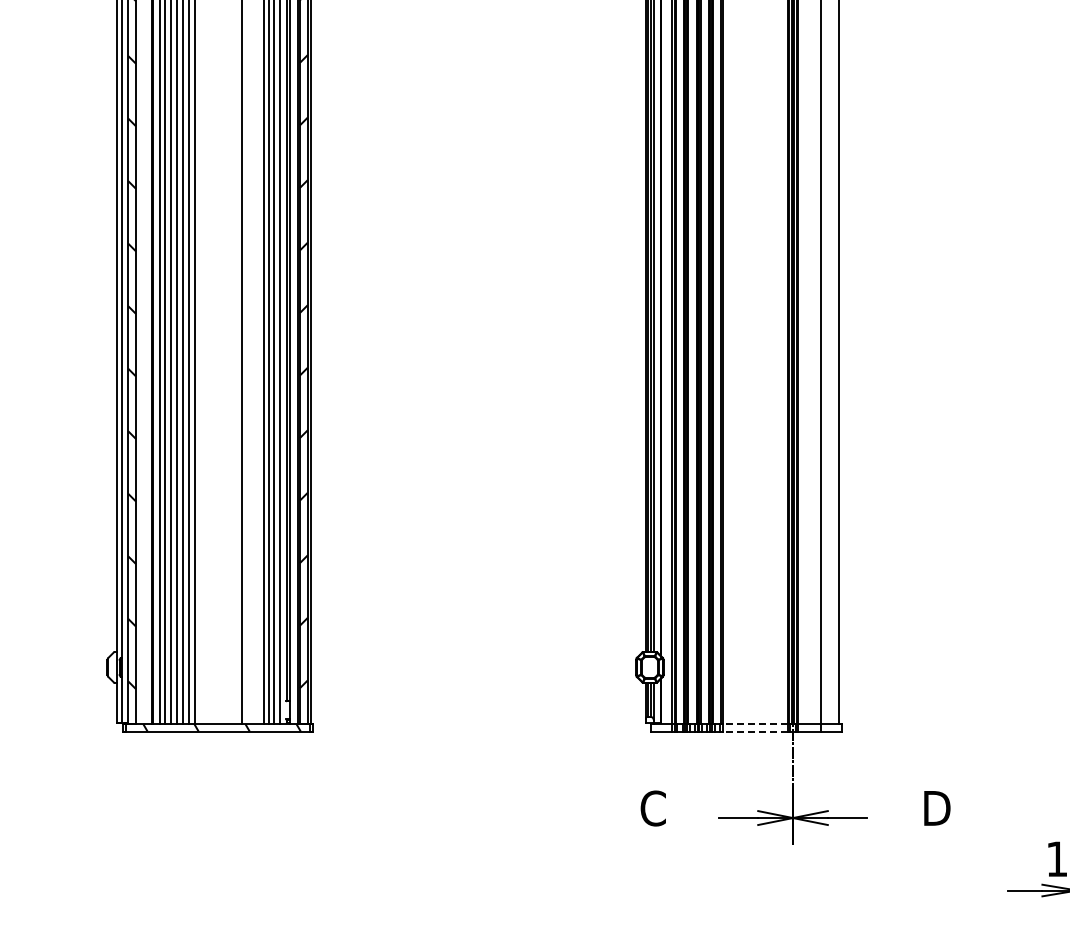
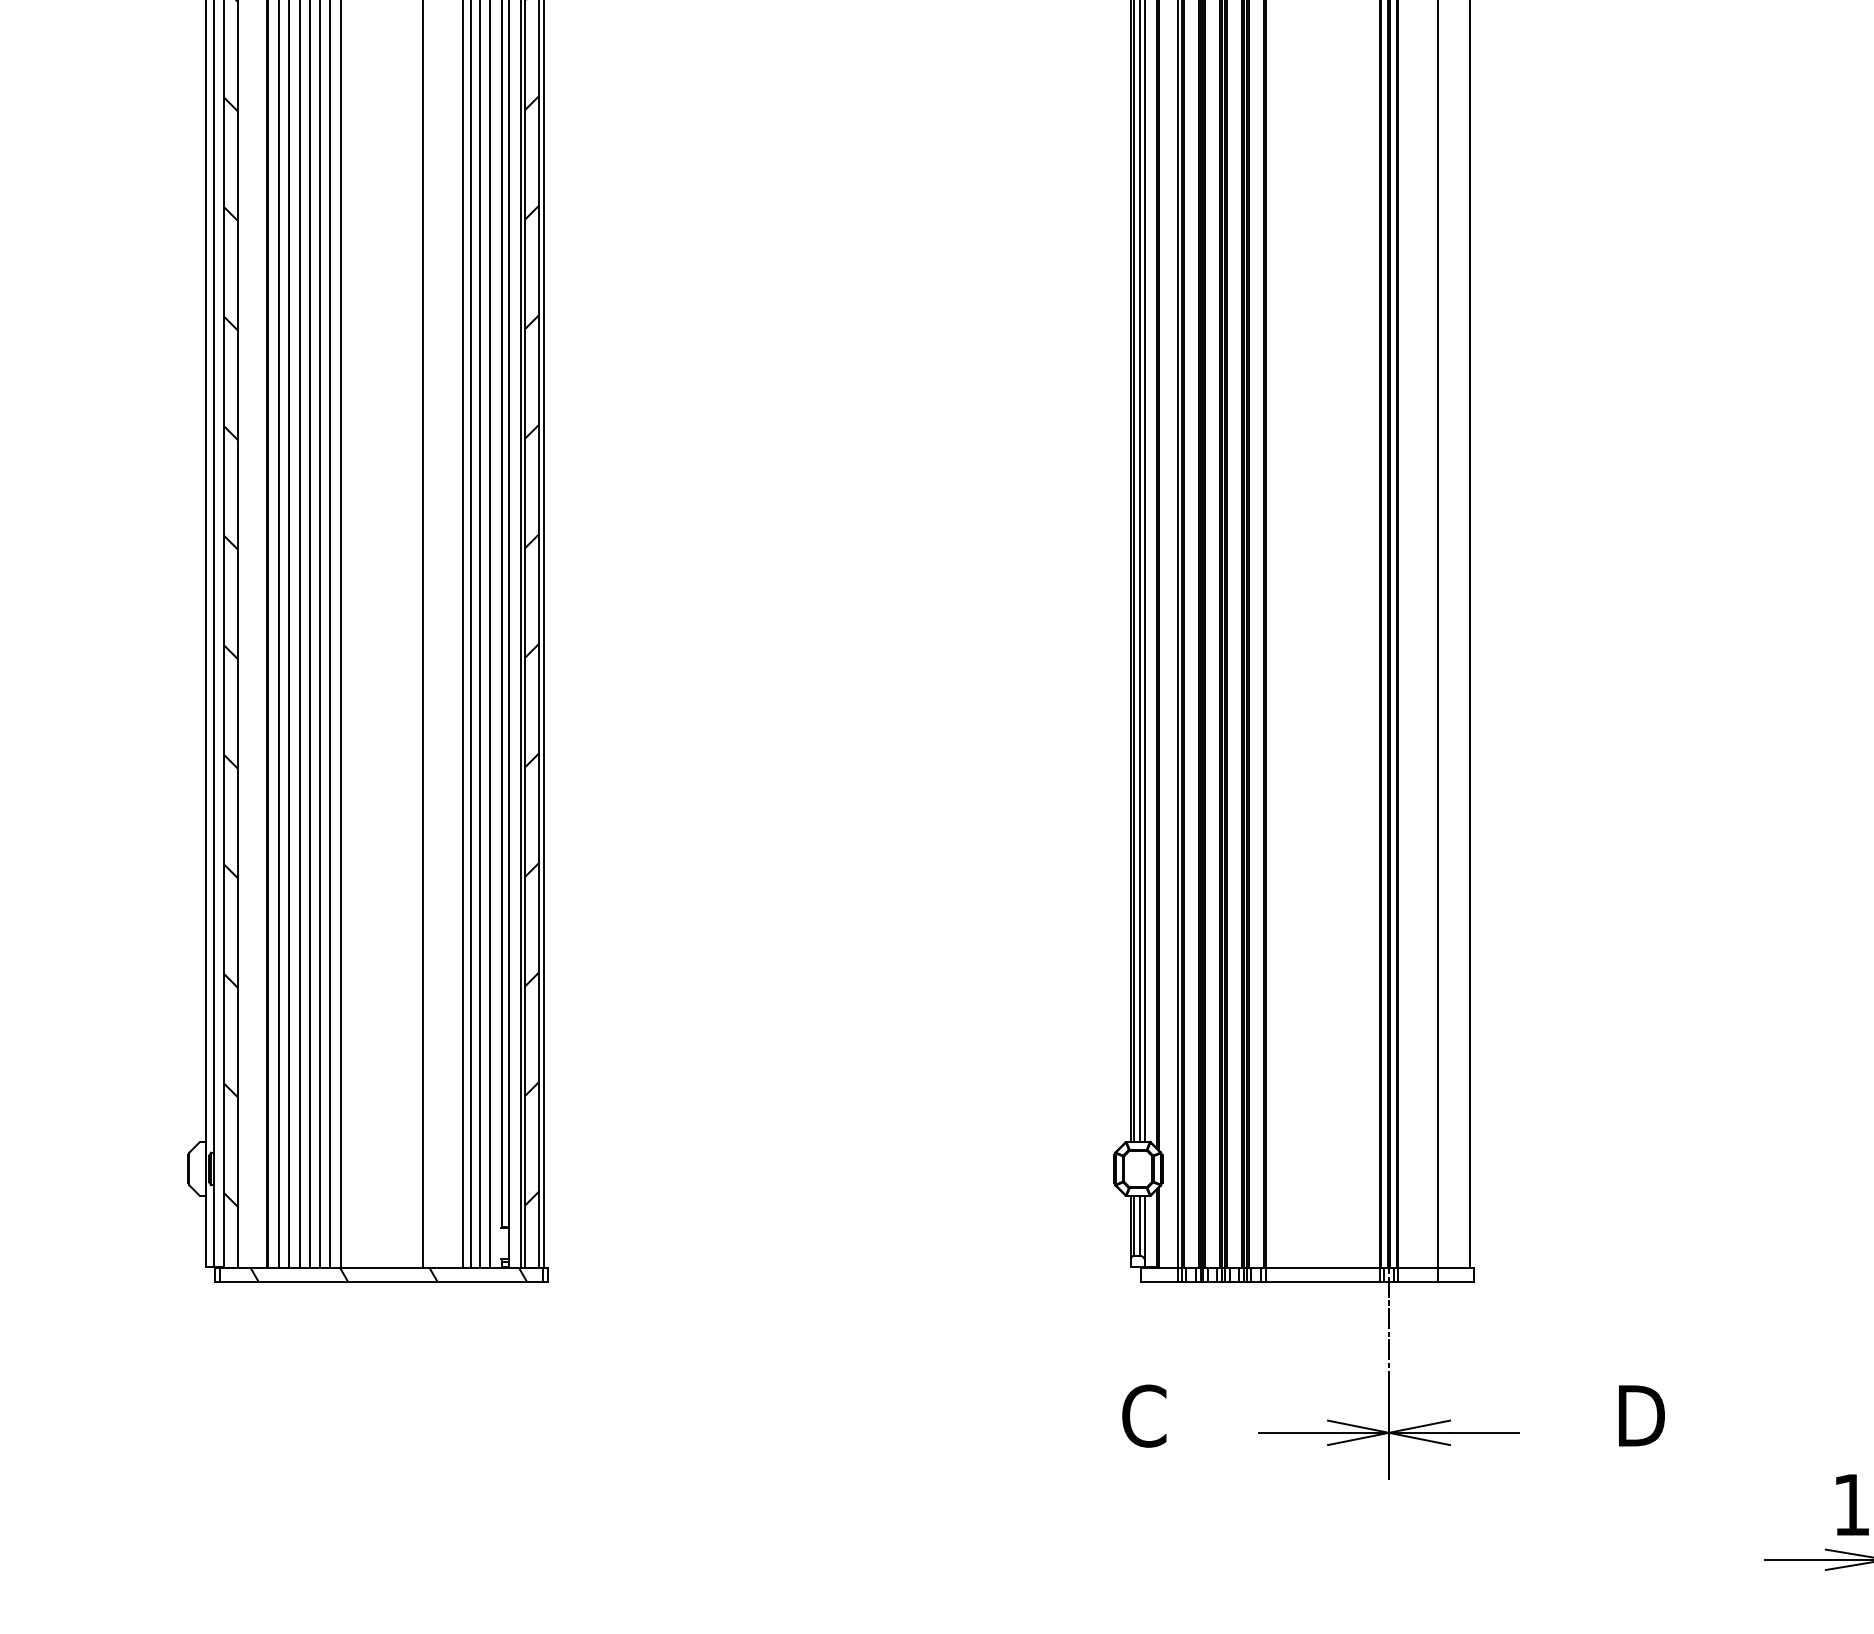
line: (755, 723) -> (1323, 1267), dashed -> solid
line: (755, 731) -> (1323, 1281), dashed -> solid

